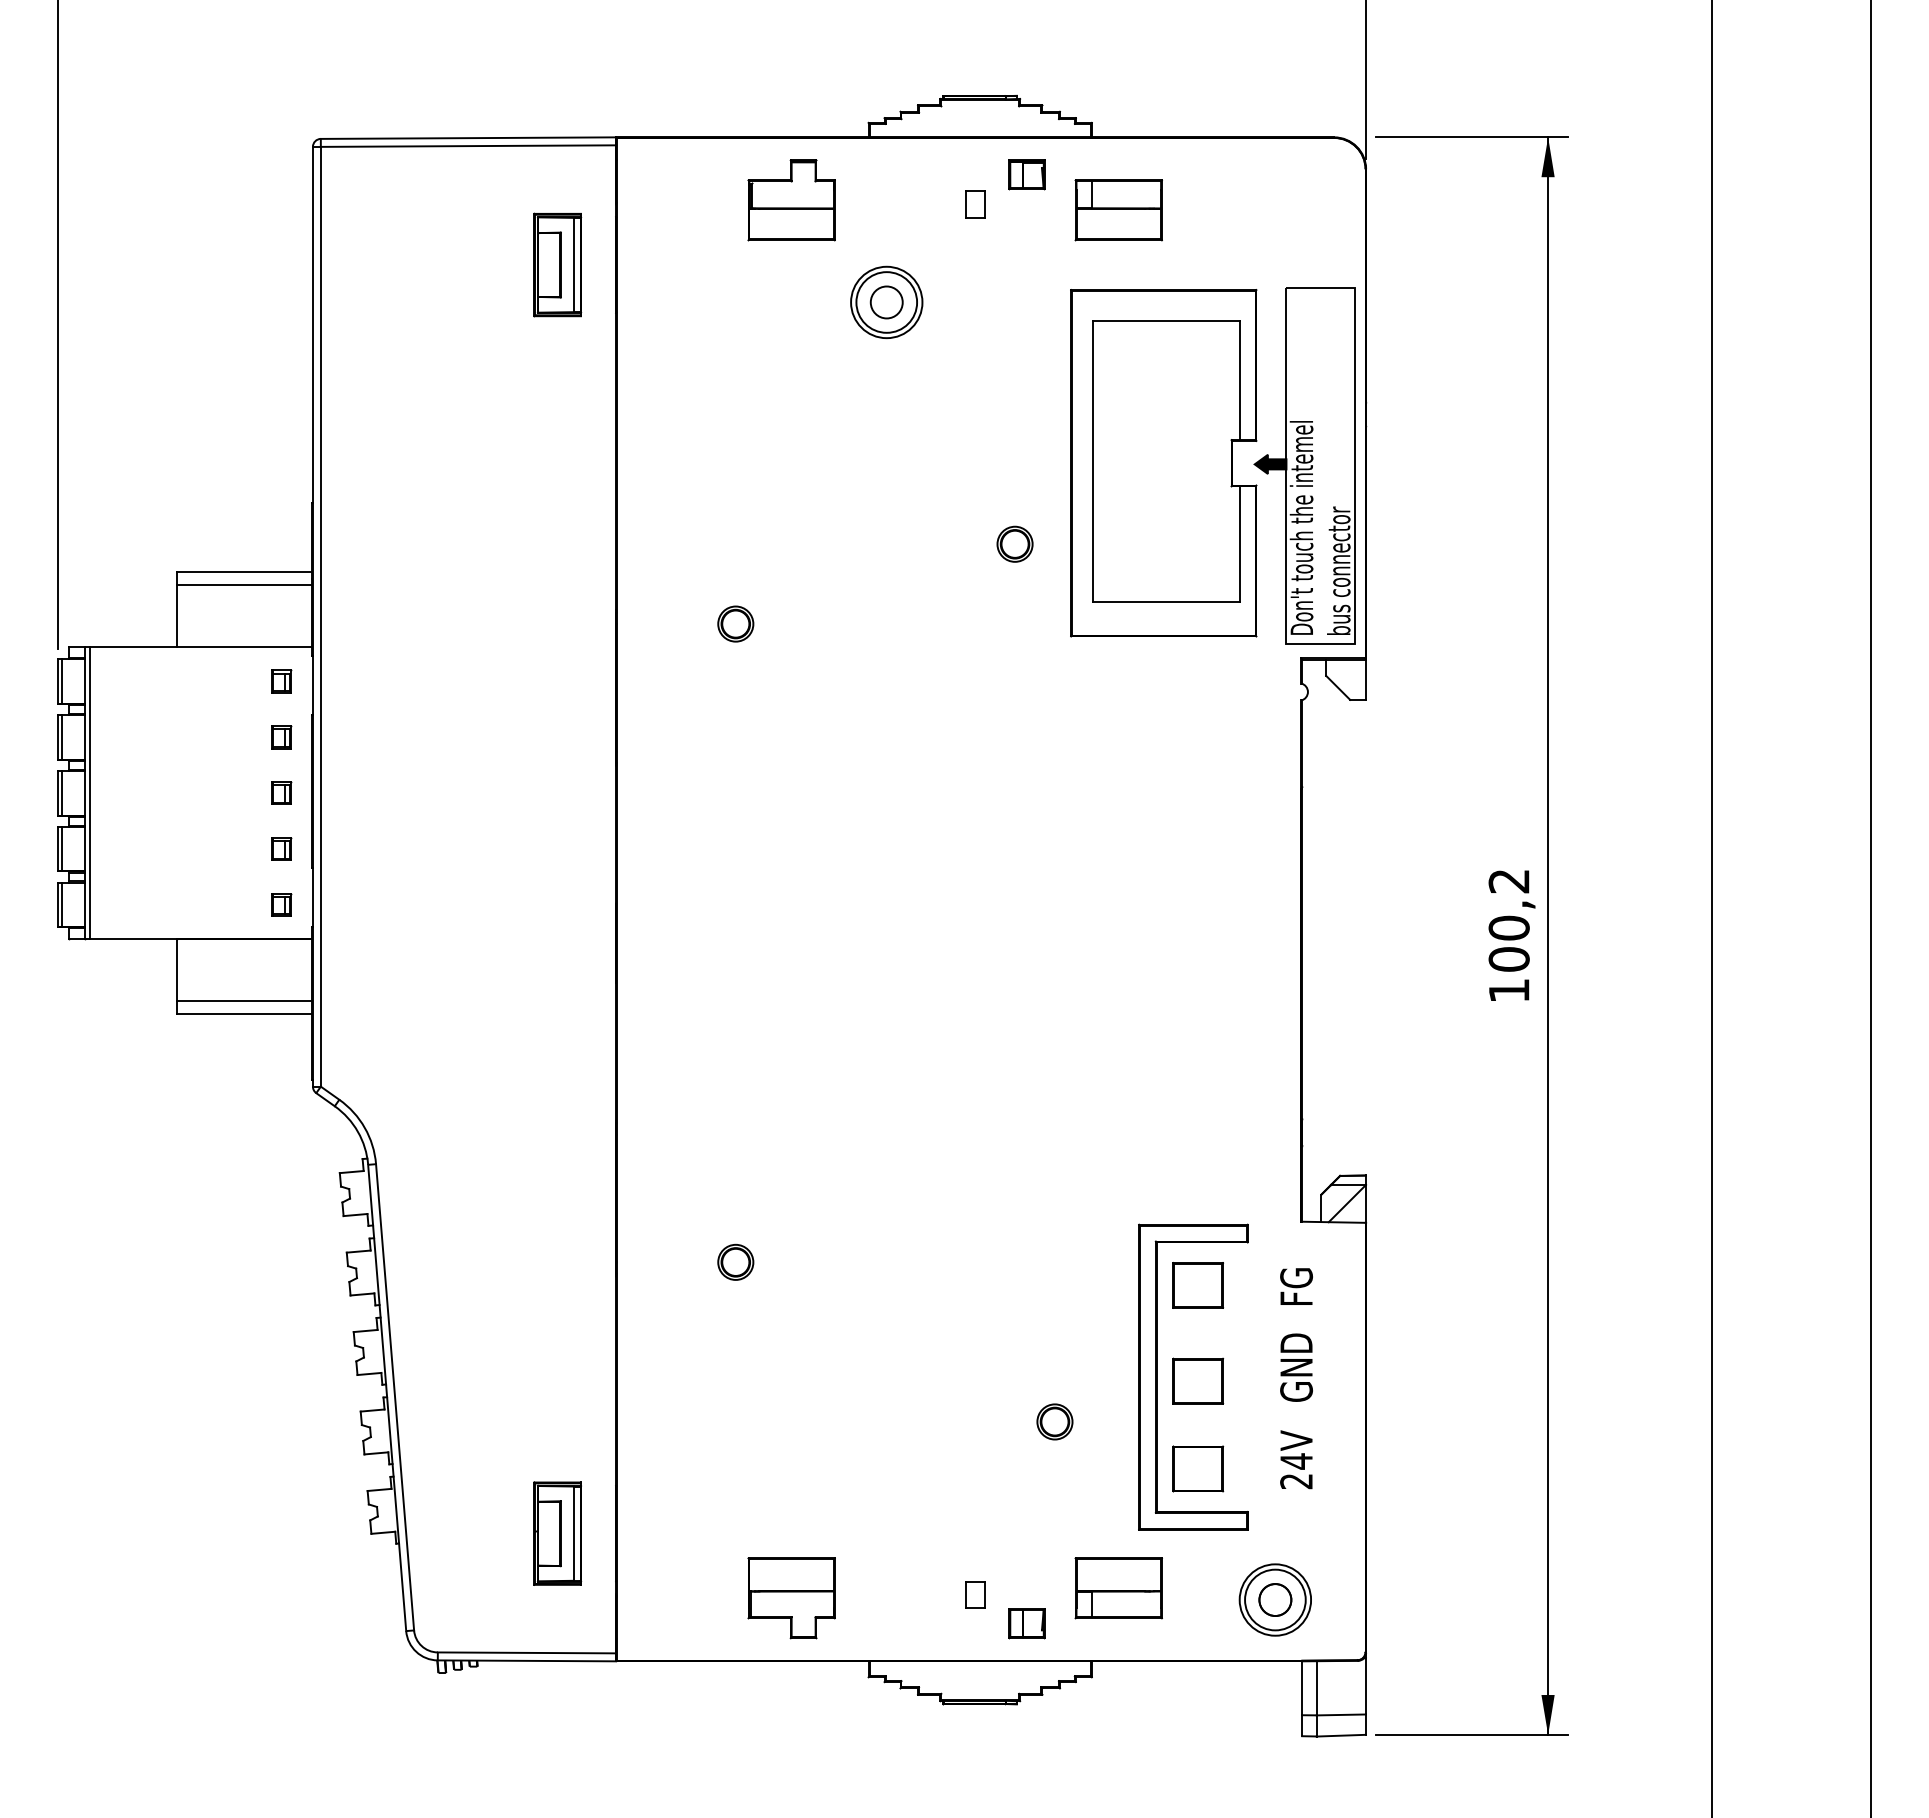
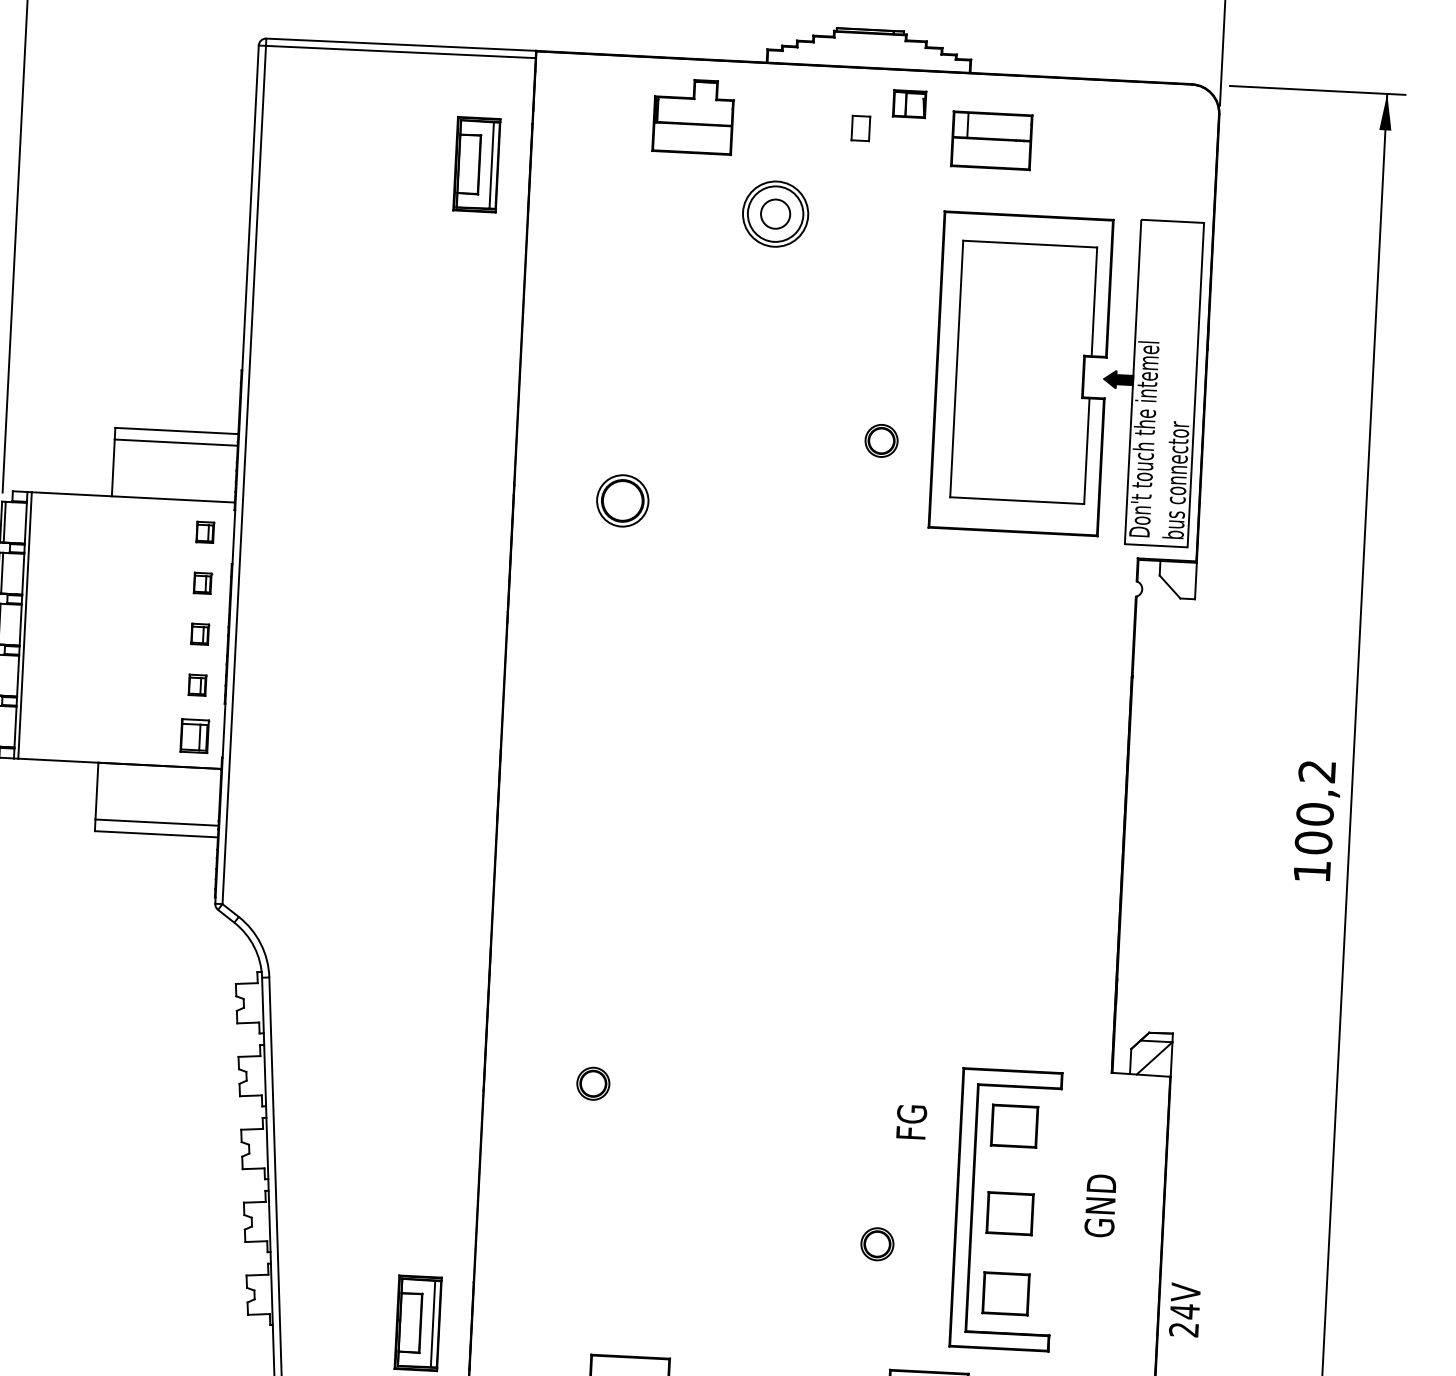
part: (735, 623) -> (622, 500), size x1.6
part: (281, 904) -> (195, 735), size x1.6
text: (1296, 1286) -> (911, 1121), moved
text: (1296, 1459) -> (1184, 1309), moved

